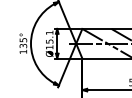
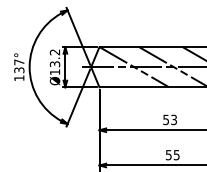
text: (49, 36) -> (54, 57), Ø15.1 -> Ø13.2
text: (23, 40) -> (19, 62), 135° -> 137°

